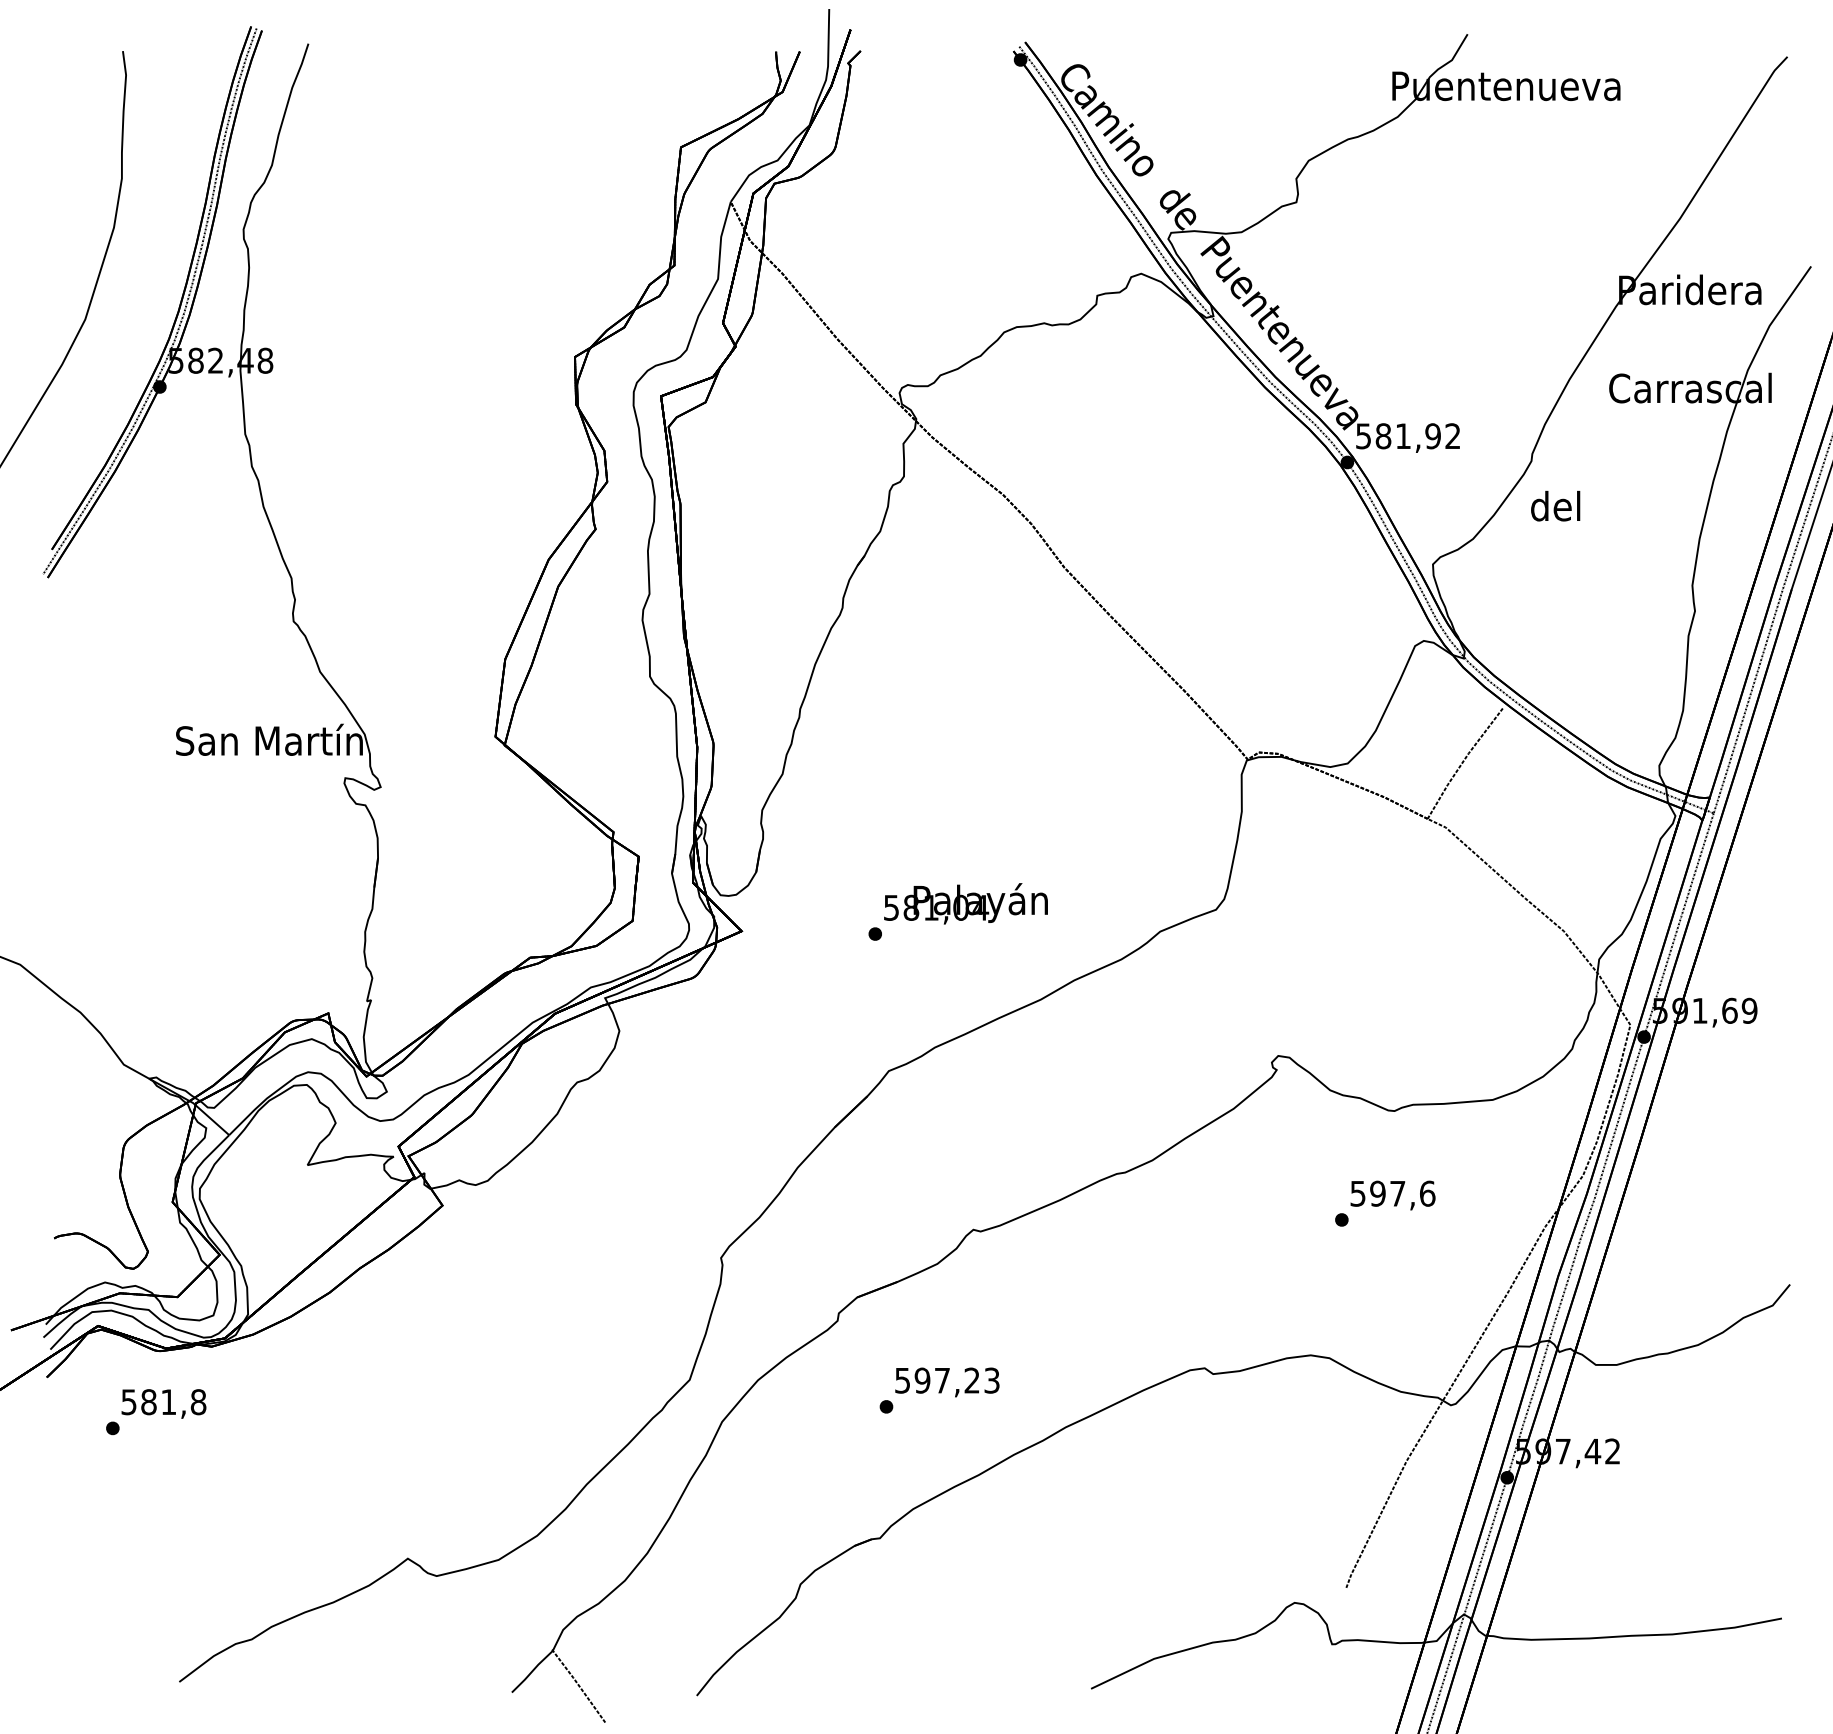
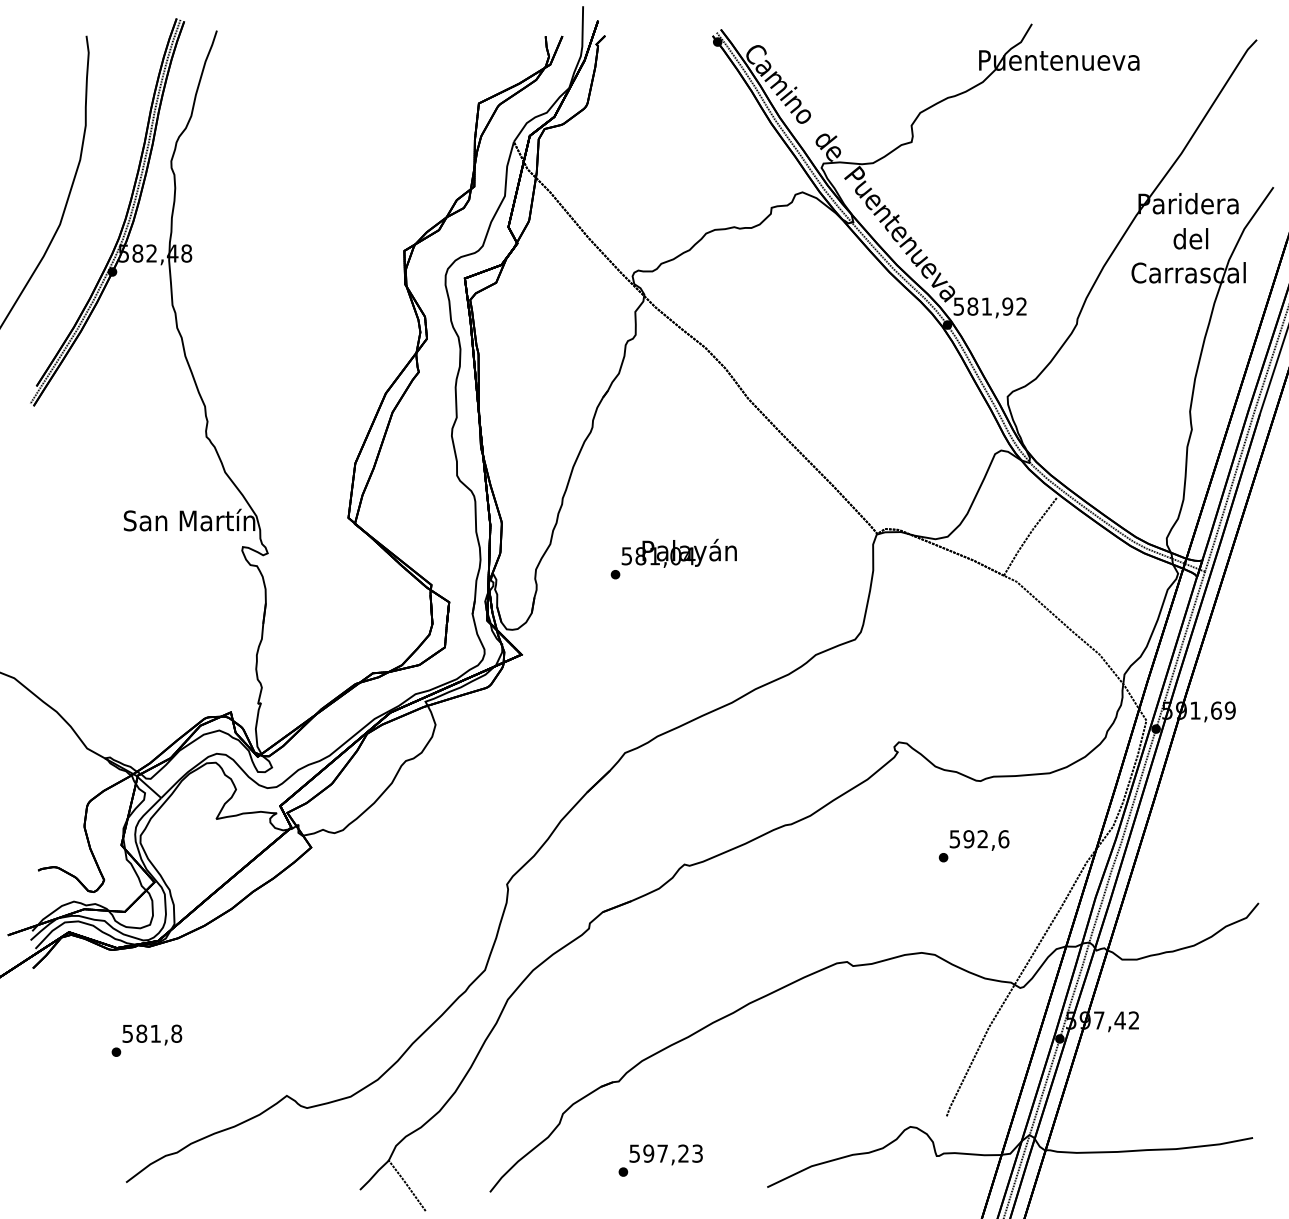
text: (1555, 505) -> (1190, 238), moved
text: (957, 911) -> (673, 558), moved
text: (1397, 1194) -> (982, 839), 597,6 -> 592,6
text: (939, 1390) -> (660, 1160), moved
text: (155, 1411) -> (146, 1040), moved

